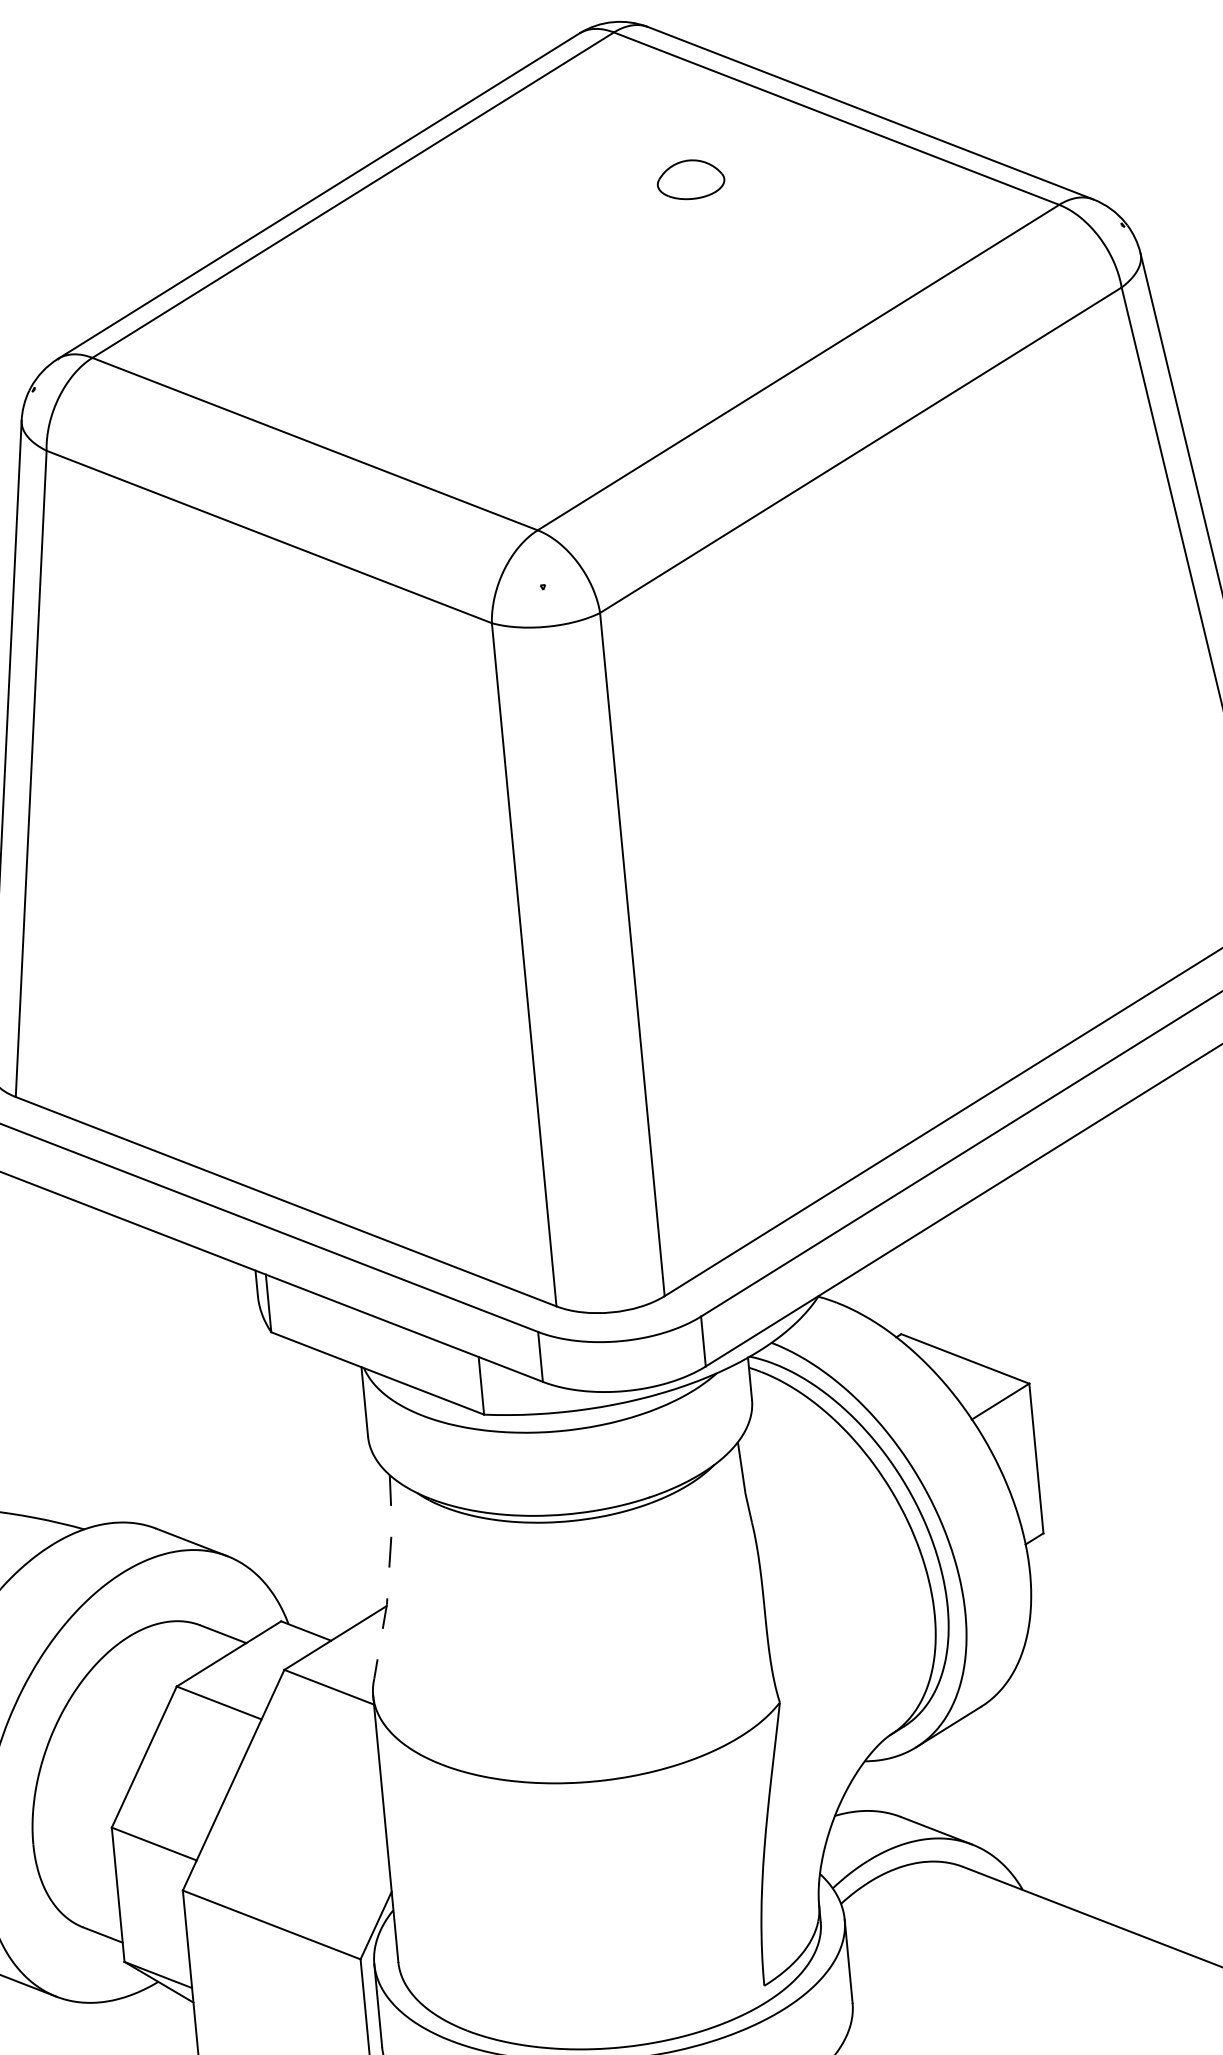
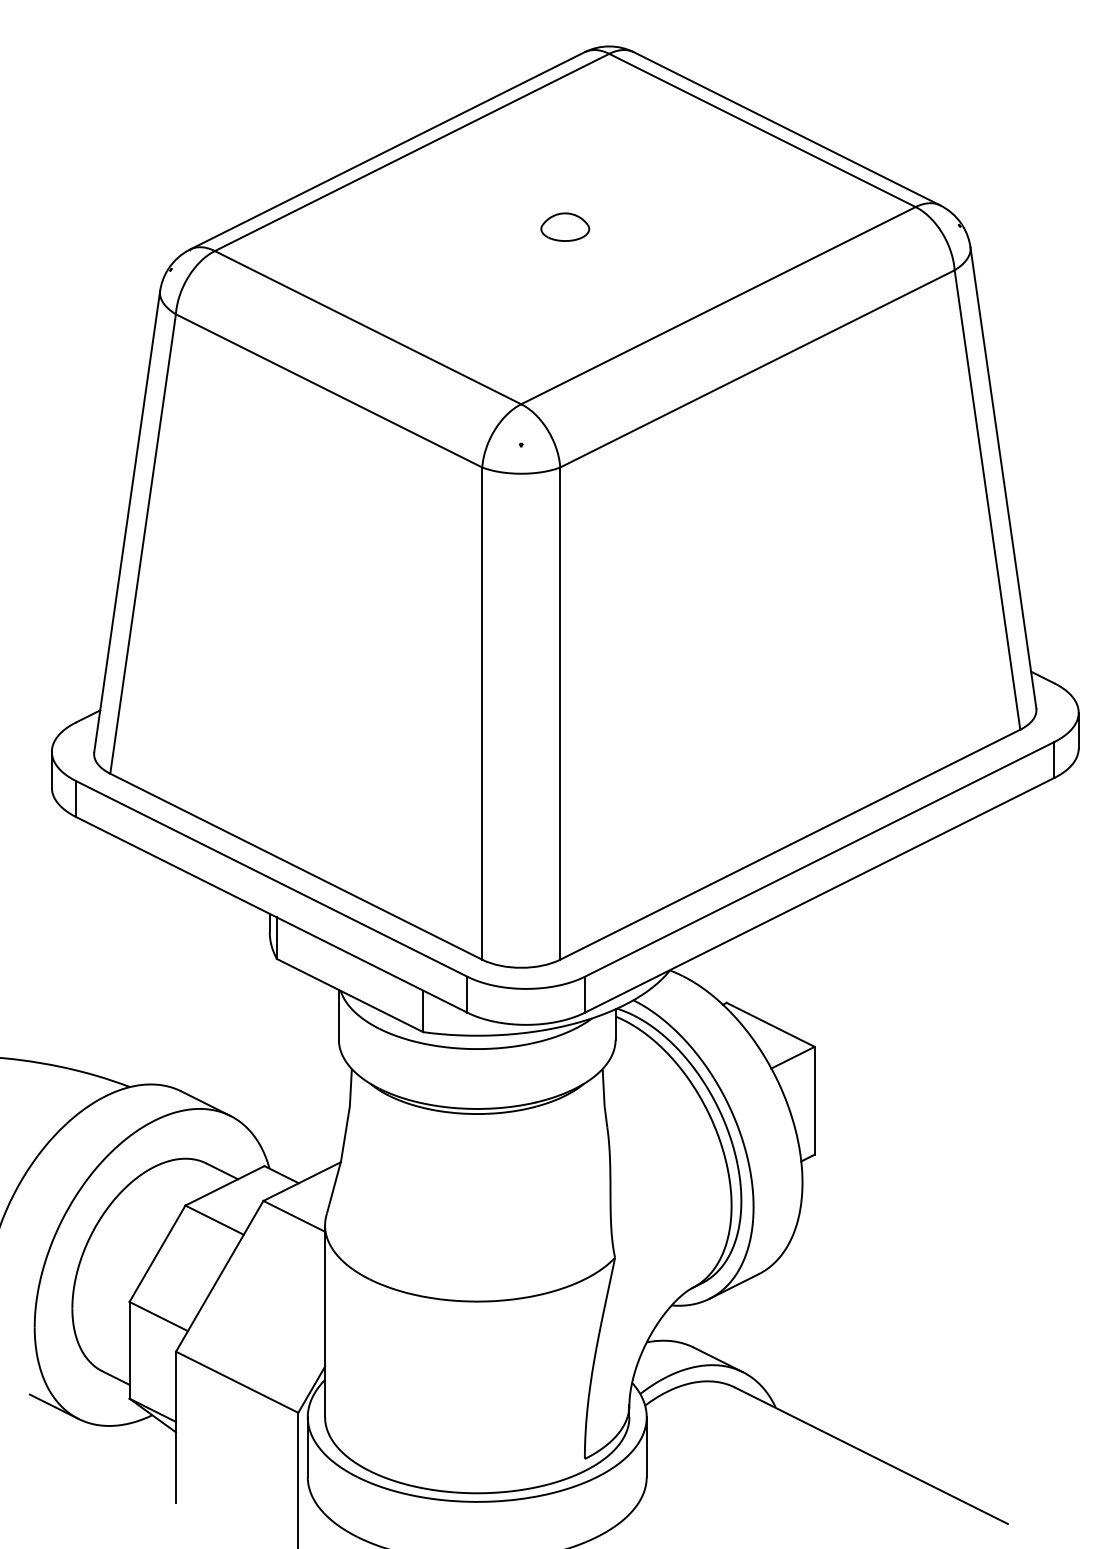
part: (691, 178) -> (565, 226), moved
line: (389, 1578) -> (344, 1142), dashed -> solid

